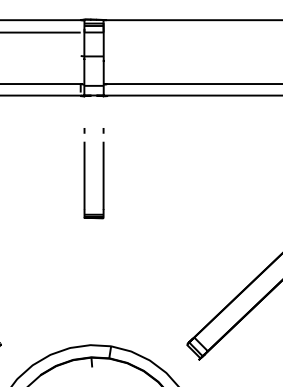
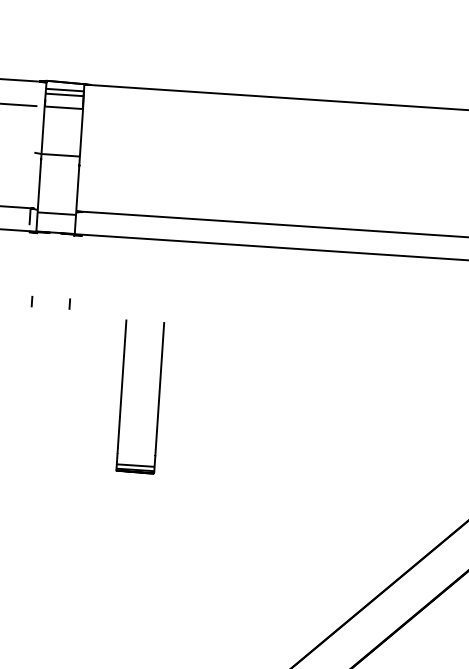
part: (85, 180) -> (123, 396), moved

